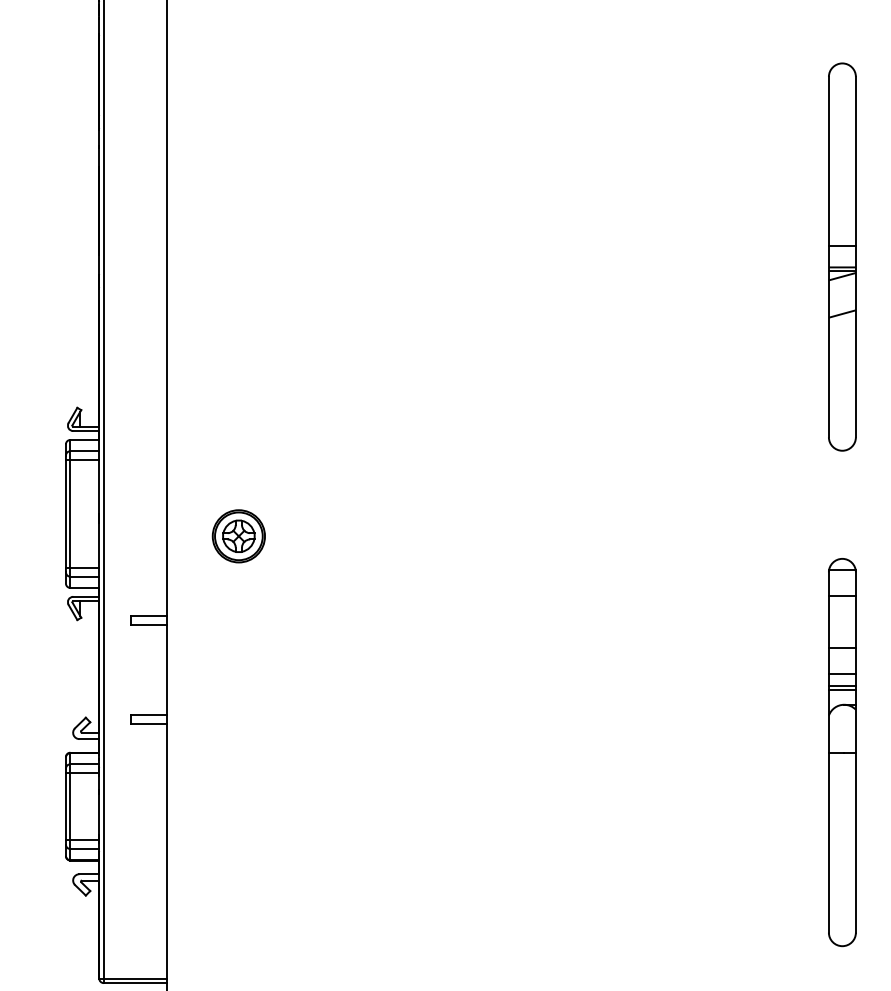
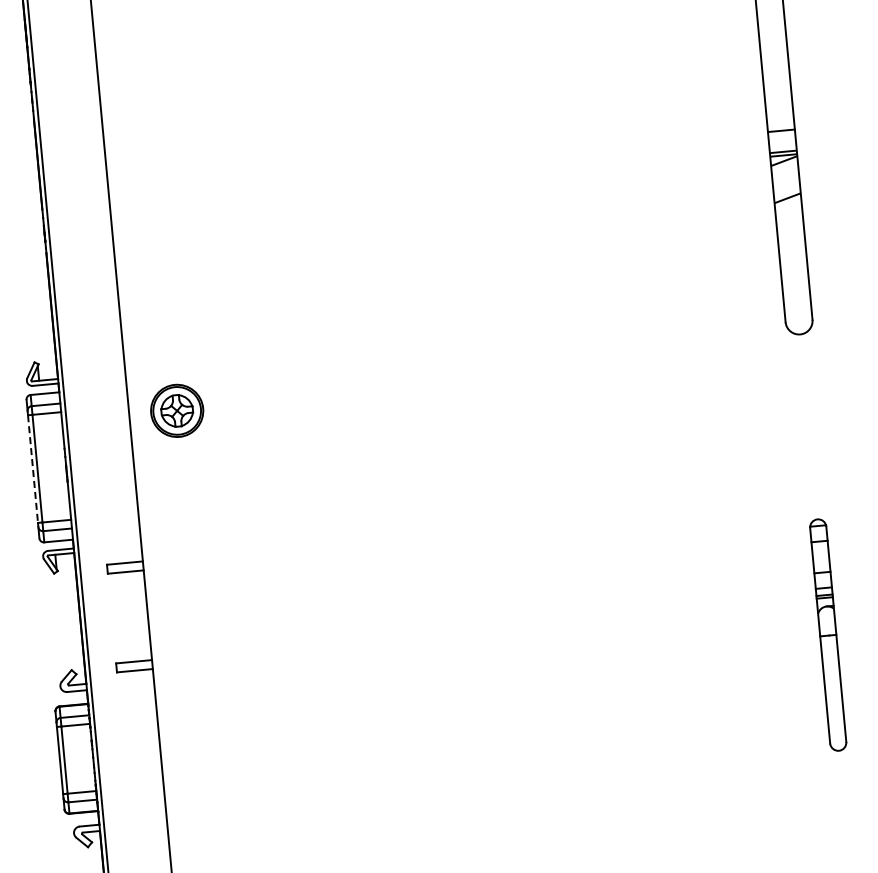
line: (65, 514) -> (32, 469), solid -> dashed
part: (238, 536) -> (176, 411), moved
part: (842, 752) -> (828, 634), size x0.6

